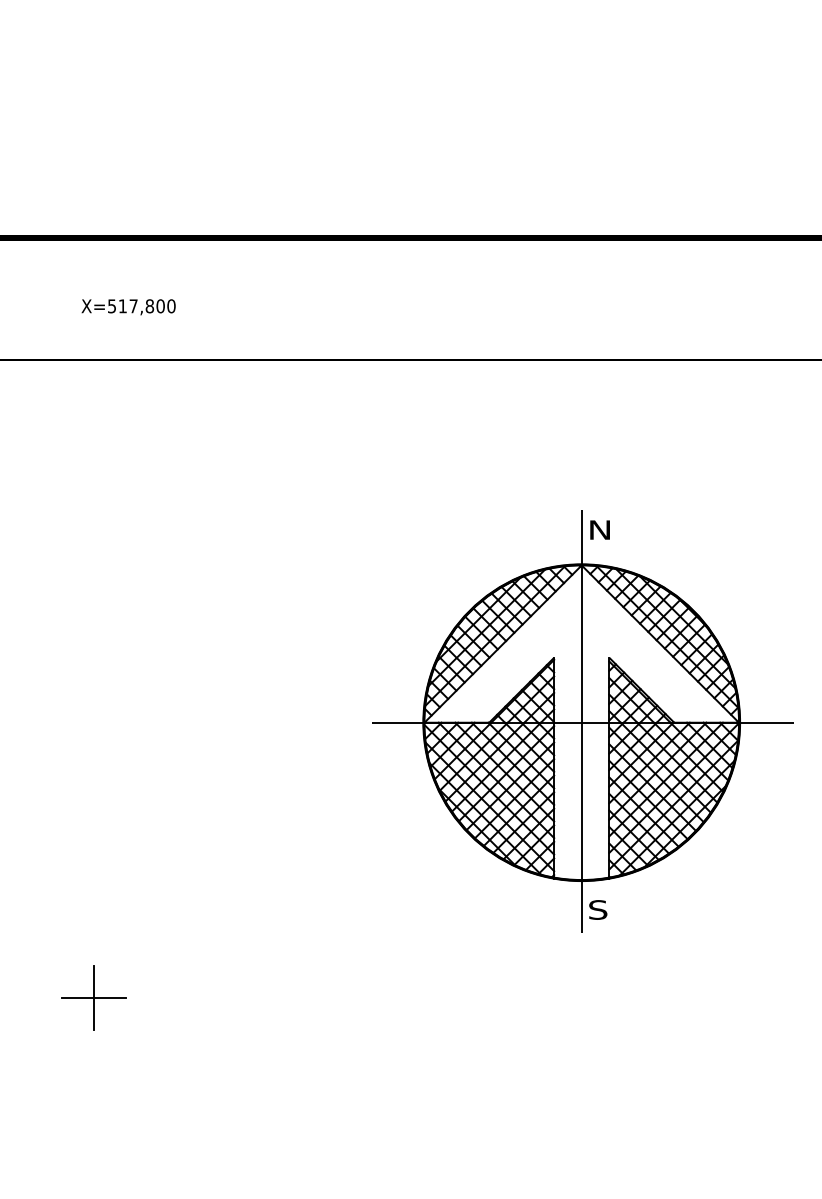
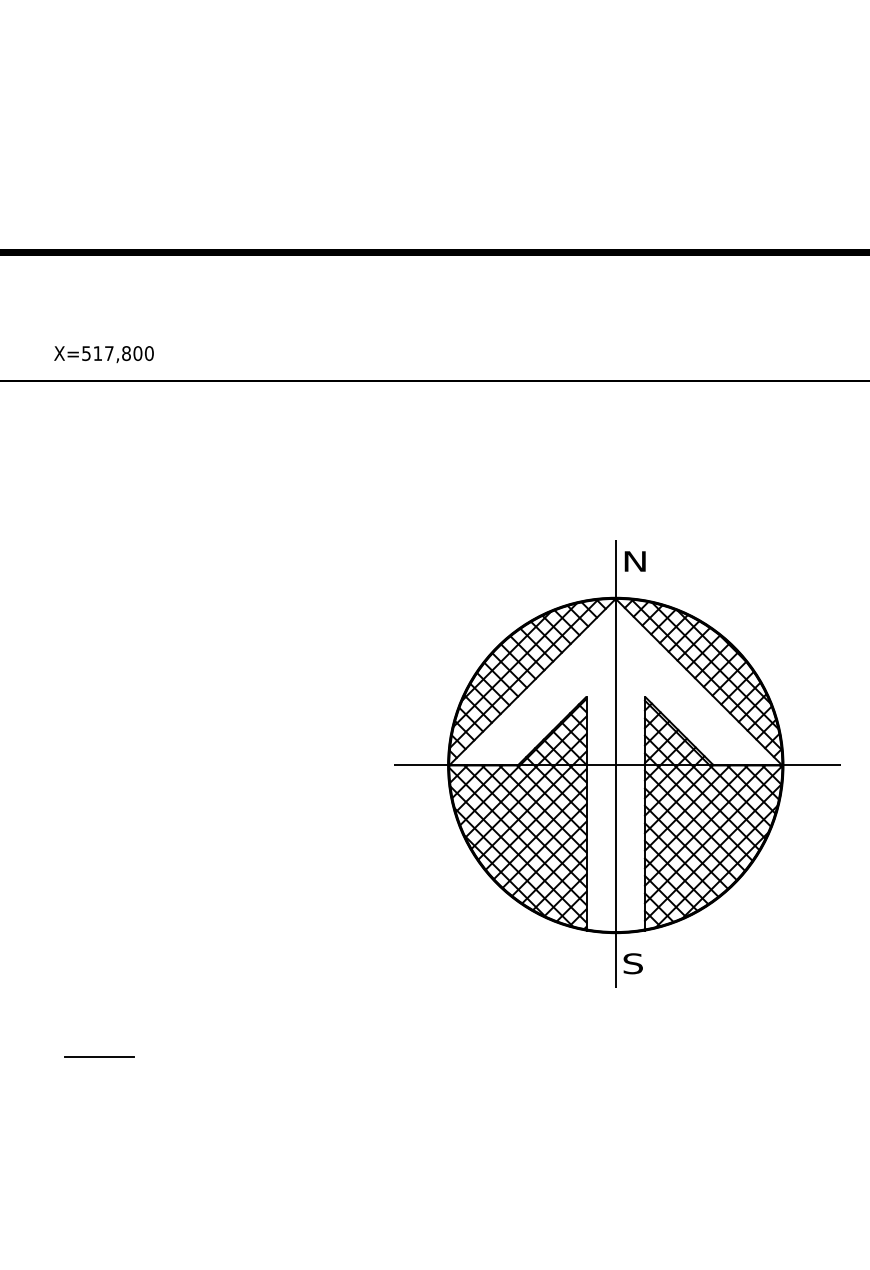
text: (128, 307) -> (103, 354), moved
line: (94, 997) -> (99, 1056), removed

